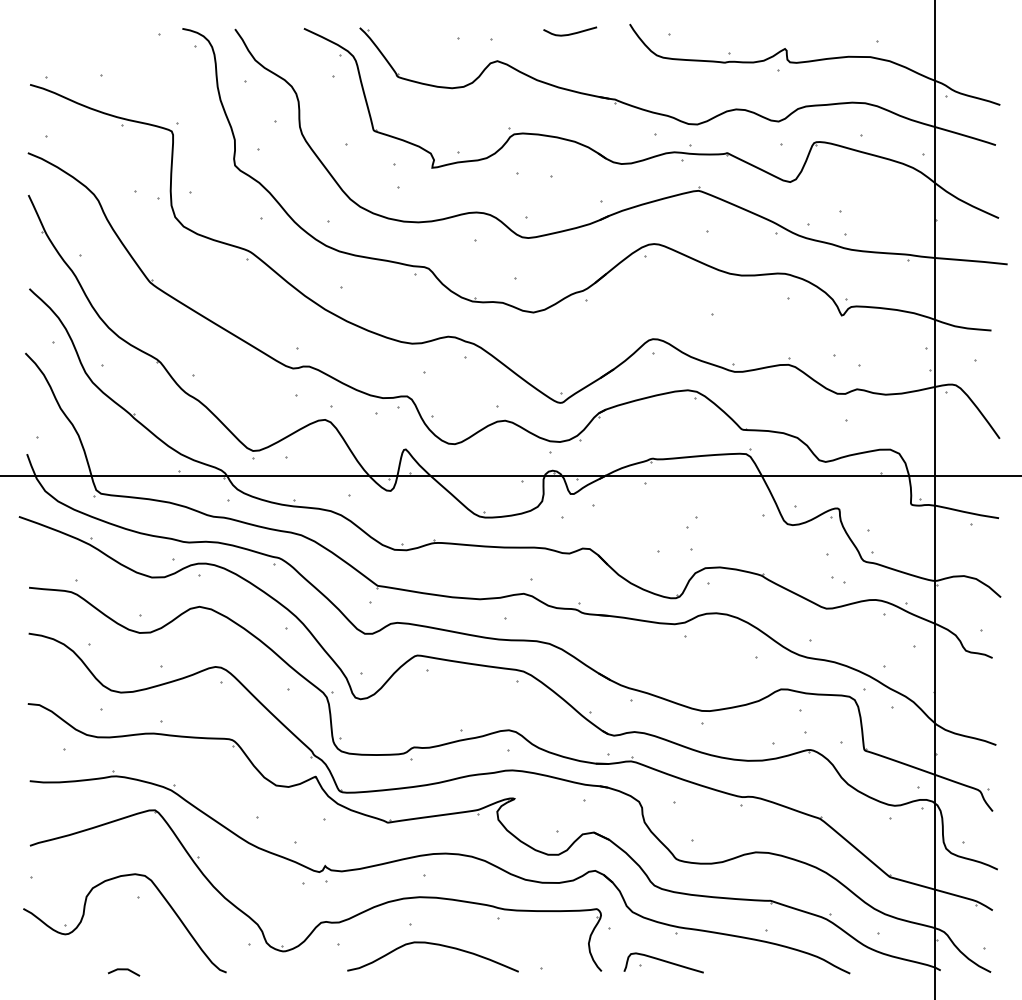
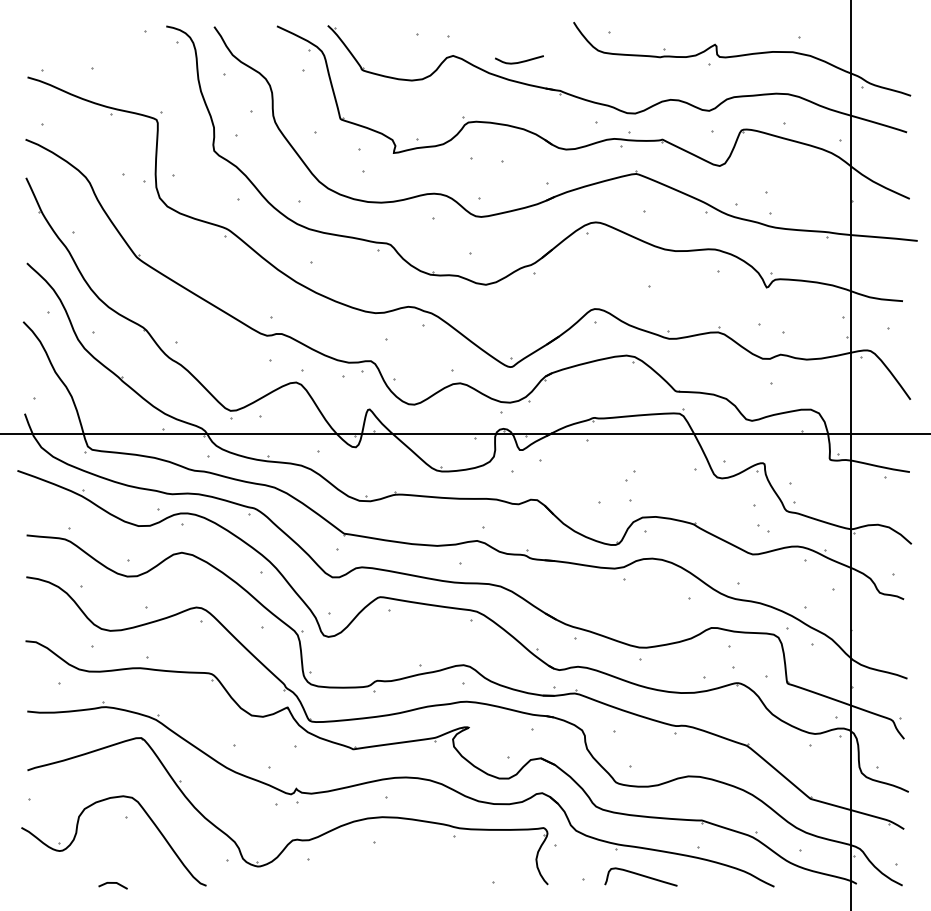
curve: (570, 33) -> (519, 61), moved
curve: (435, 945) -> (396, 861), removed
curve: (663, 961) -> (640, 875), moved

